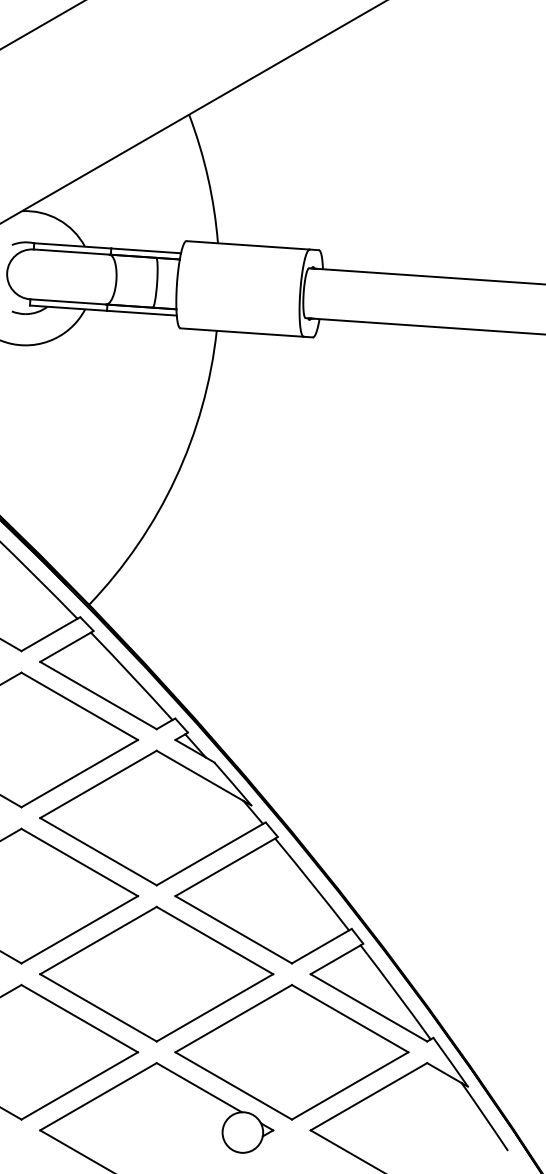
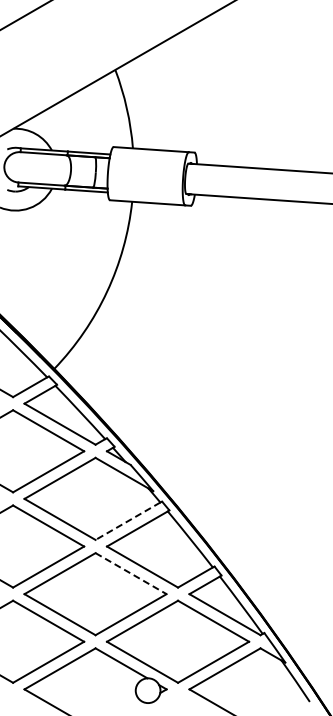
line: (209, 855) -> (127, 521), solid -> dashed
line: (215, 940) -> (131, 573), solid -> dashed

